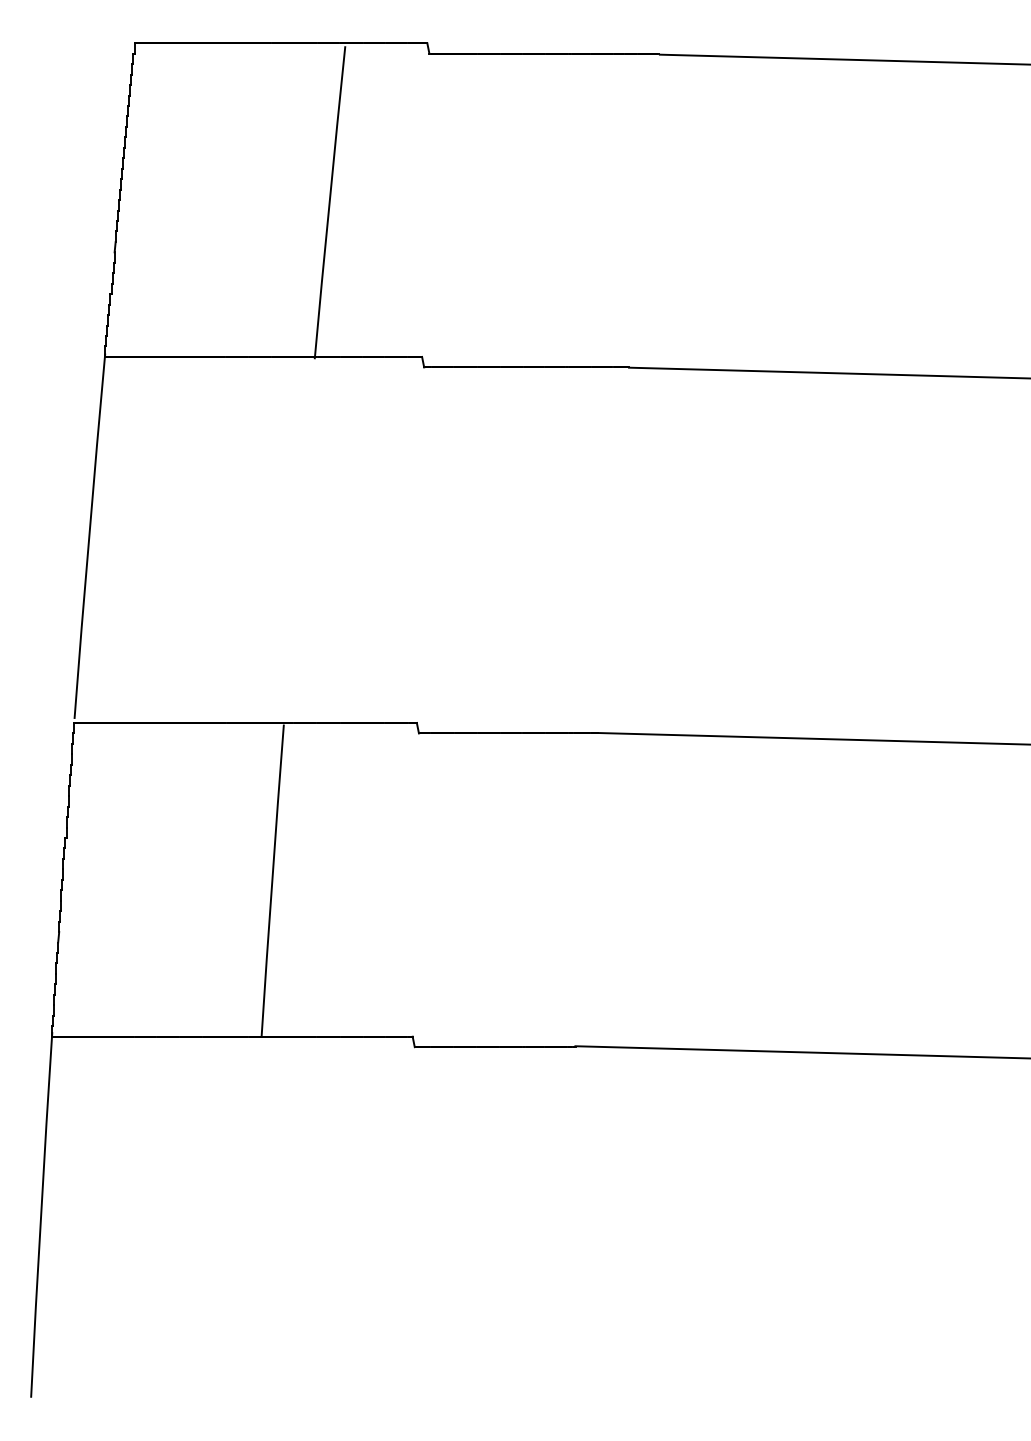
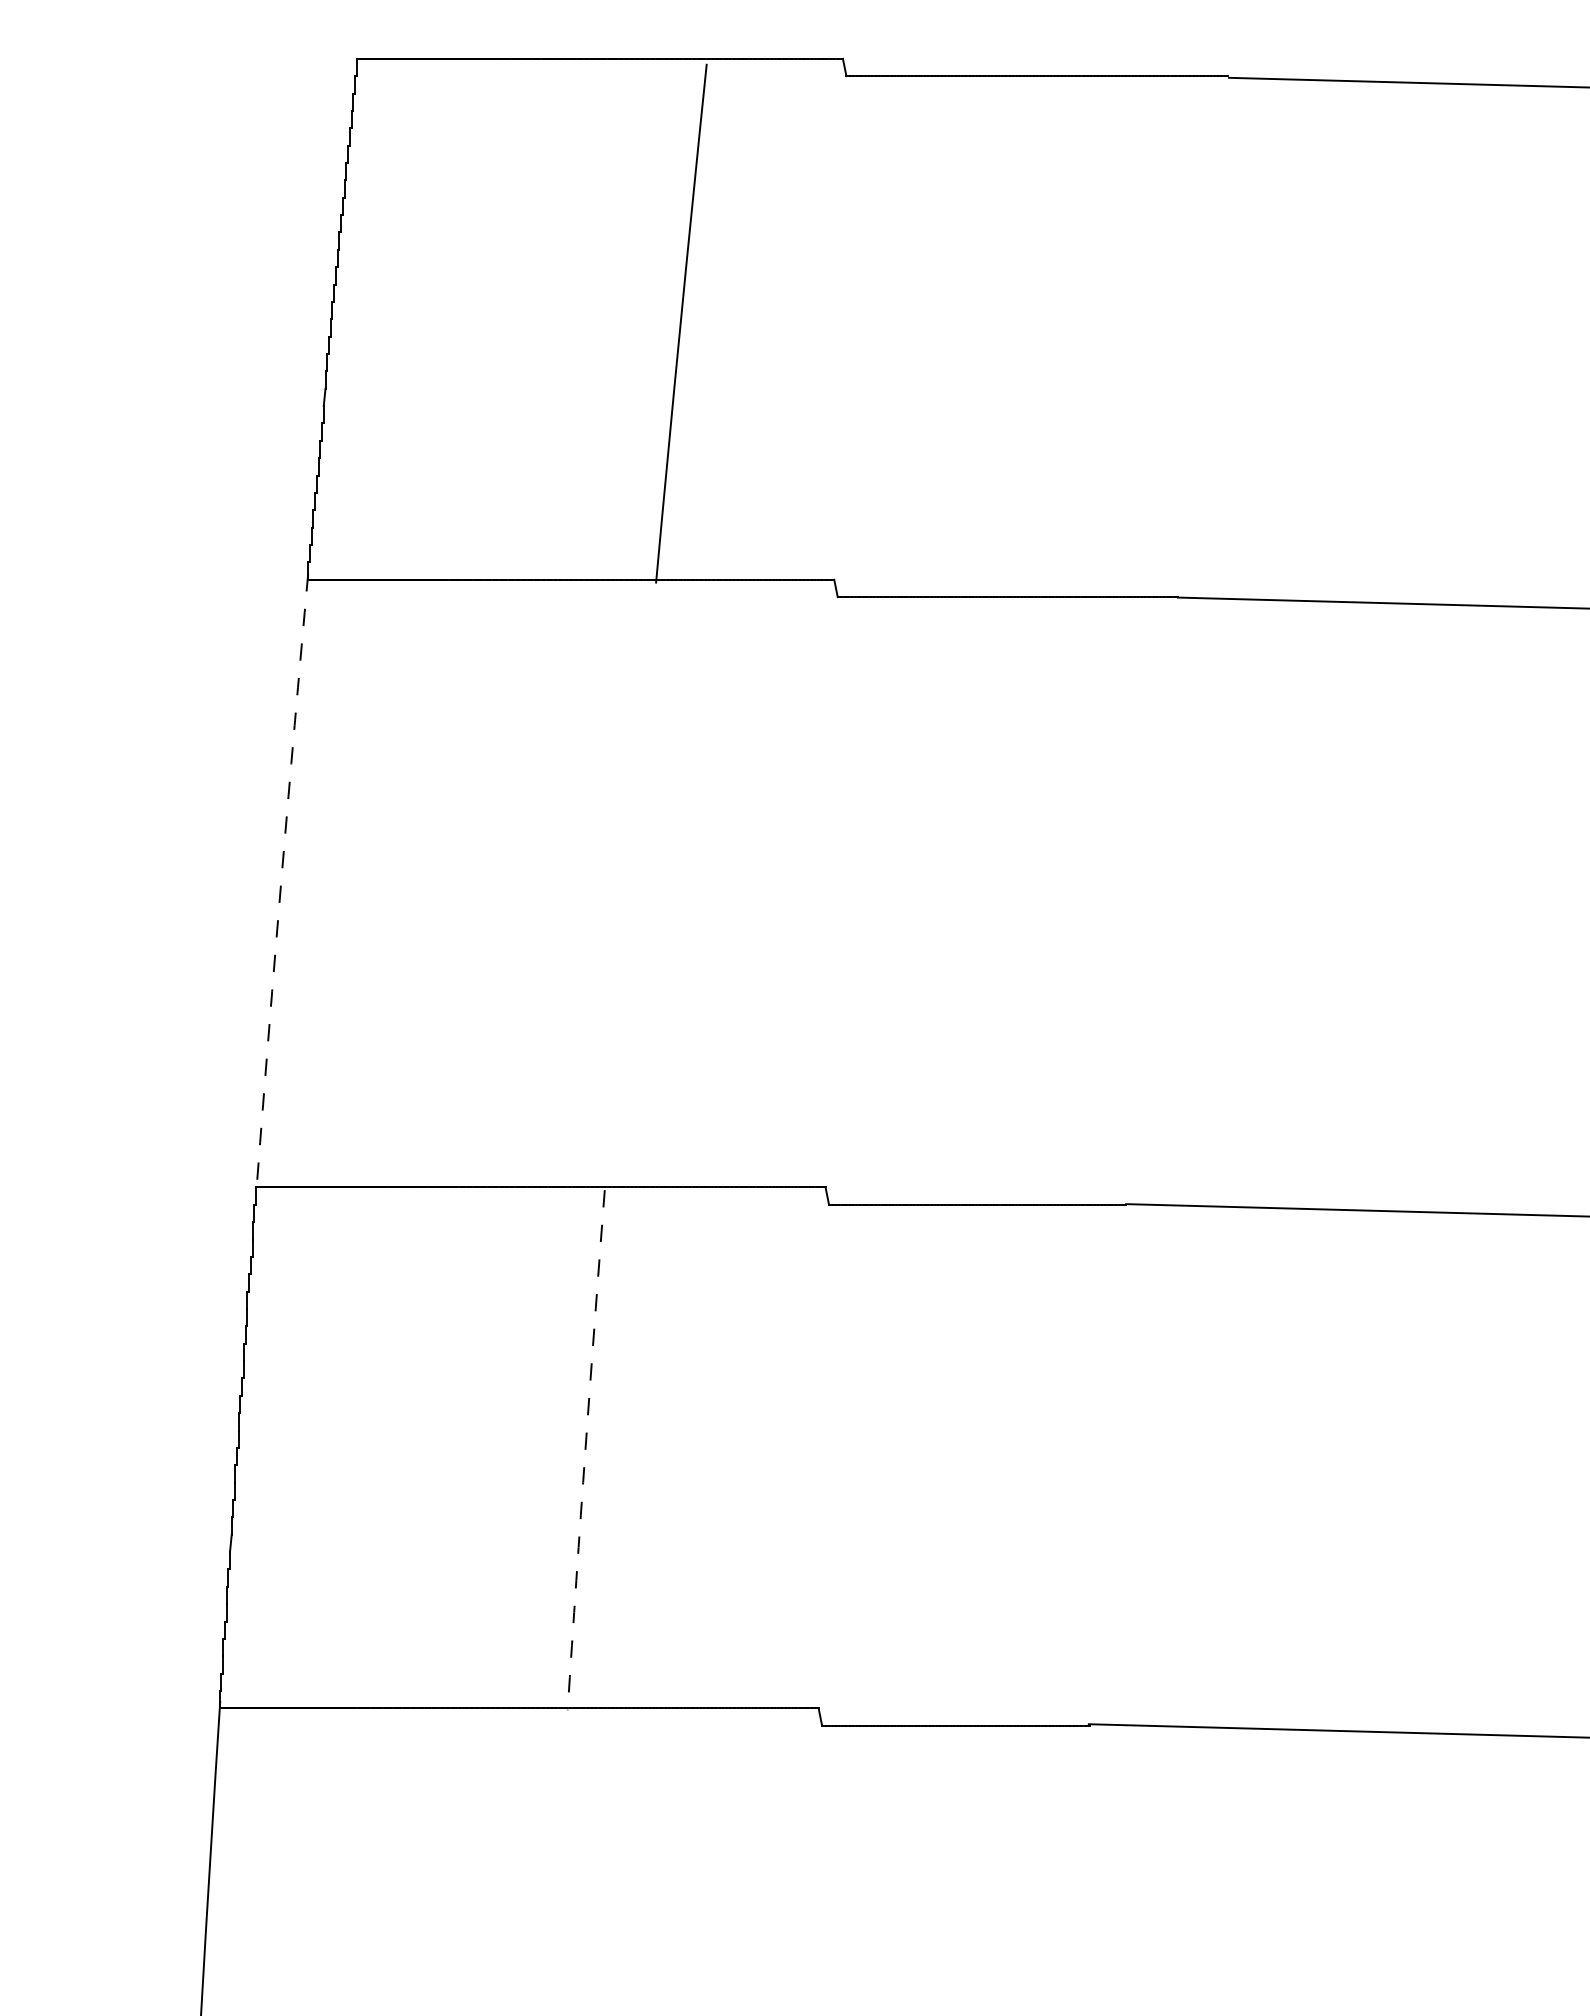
arc: (89, 536) -> (282, 877), solid -> dashed
arc: (272, 881) -> (585, 1450), solid -> dashed

